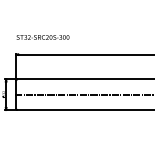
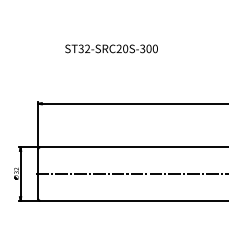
text: (42, 37) -> (110, 48), moved

